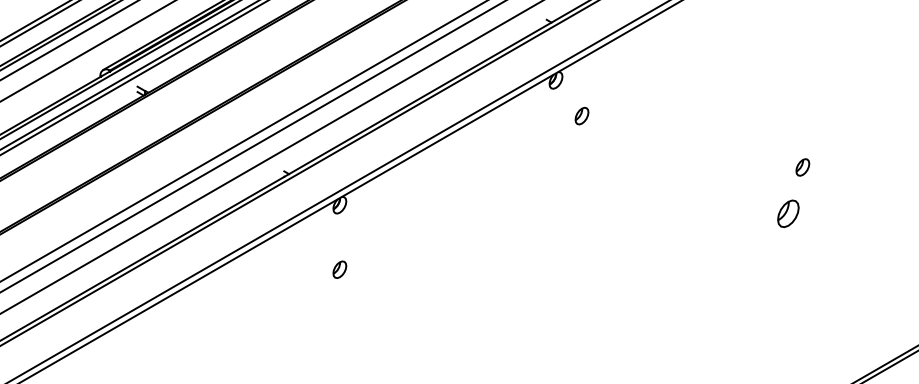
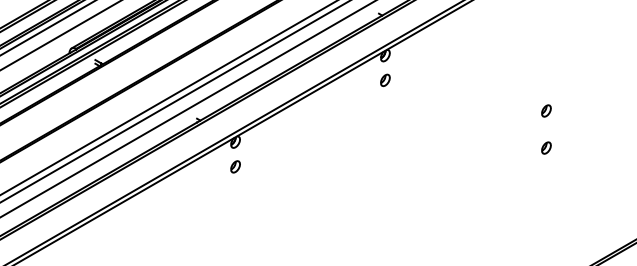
part: (582, 116) -> (385, 80), moved
part: (802, 166) -> (546, 110), moved
part: (788, 212) -> (546, 147), size x0.62
part: (339, 269) -> (235, 166), moved

